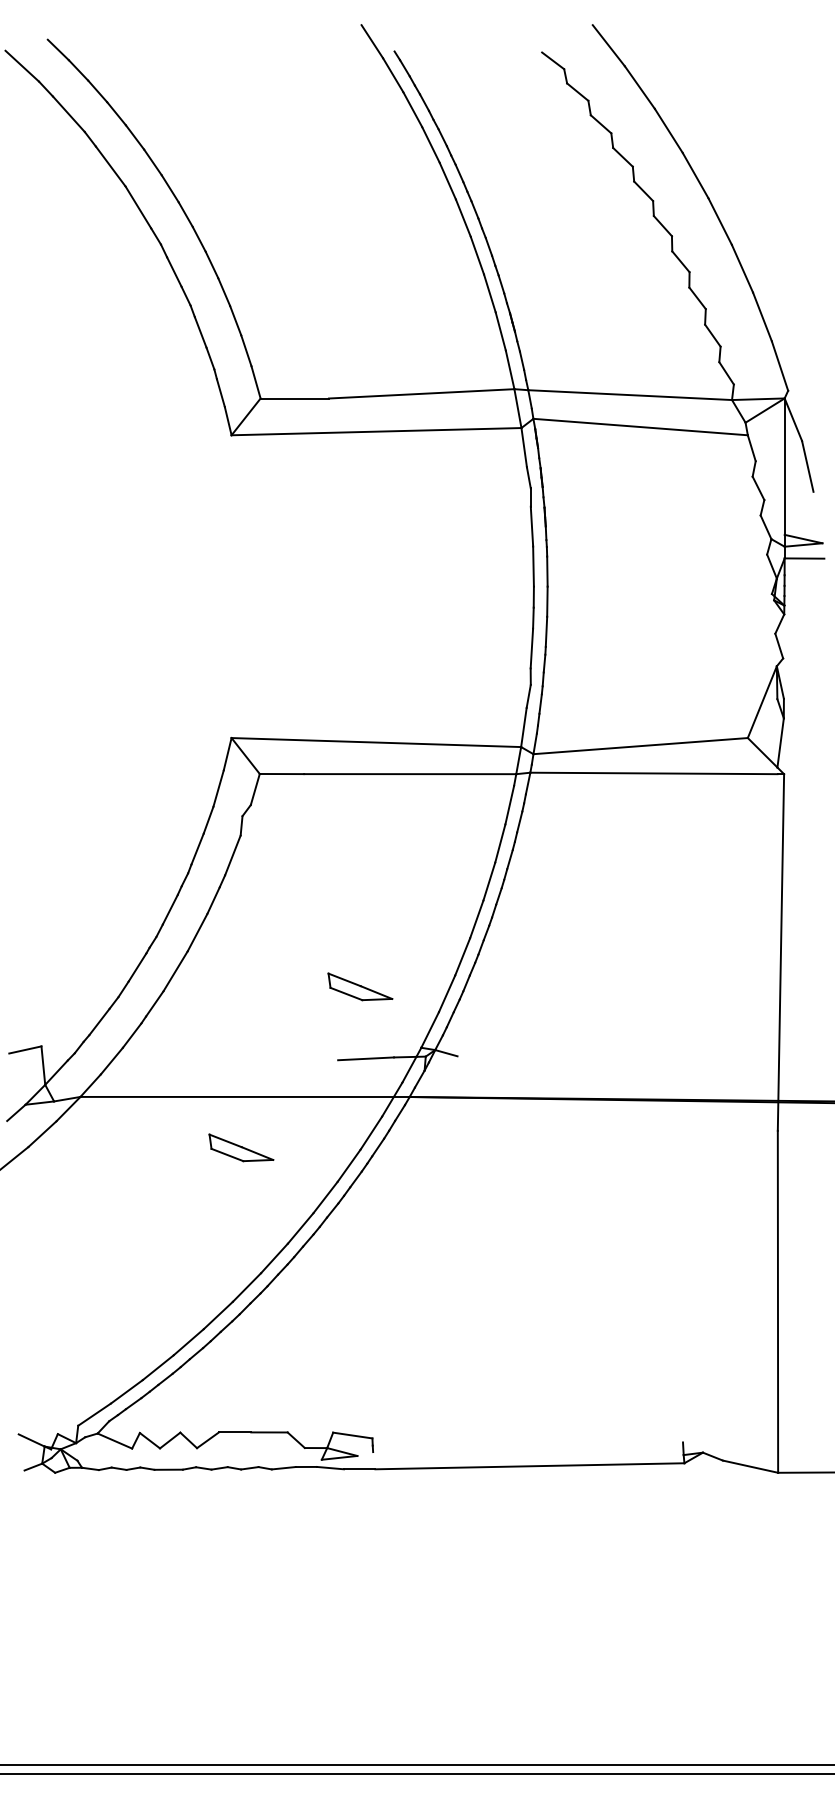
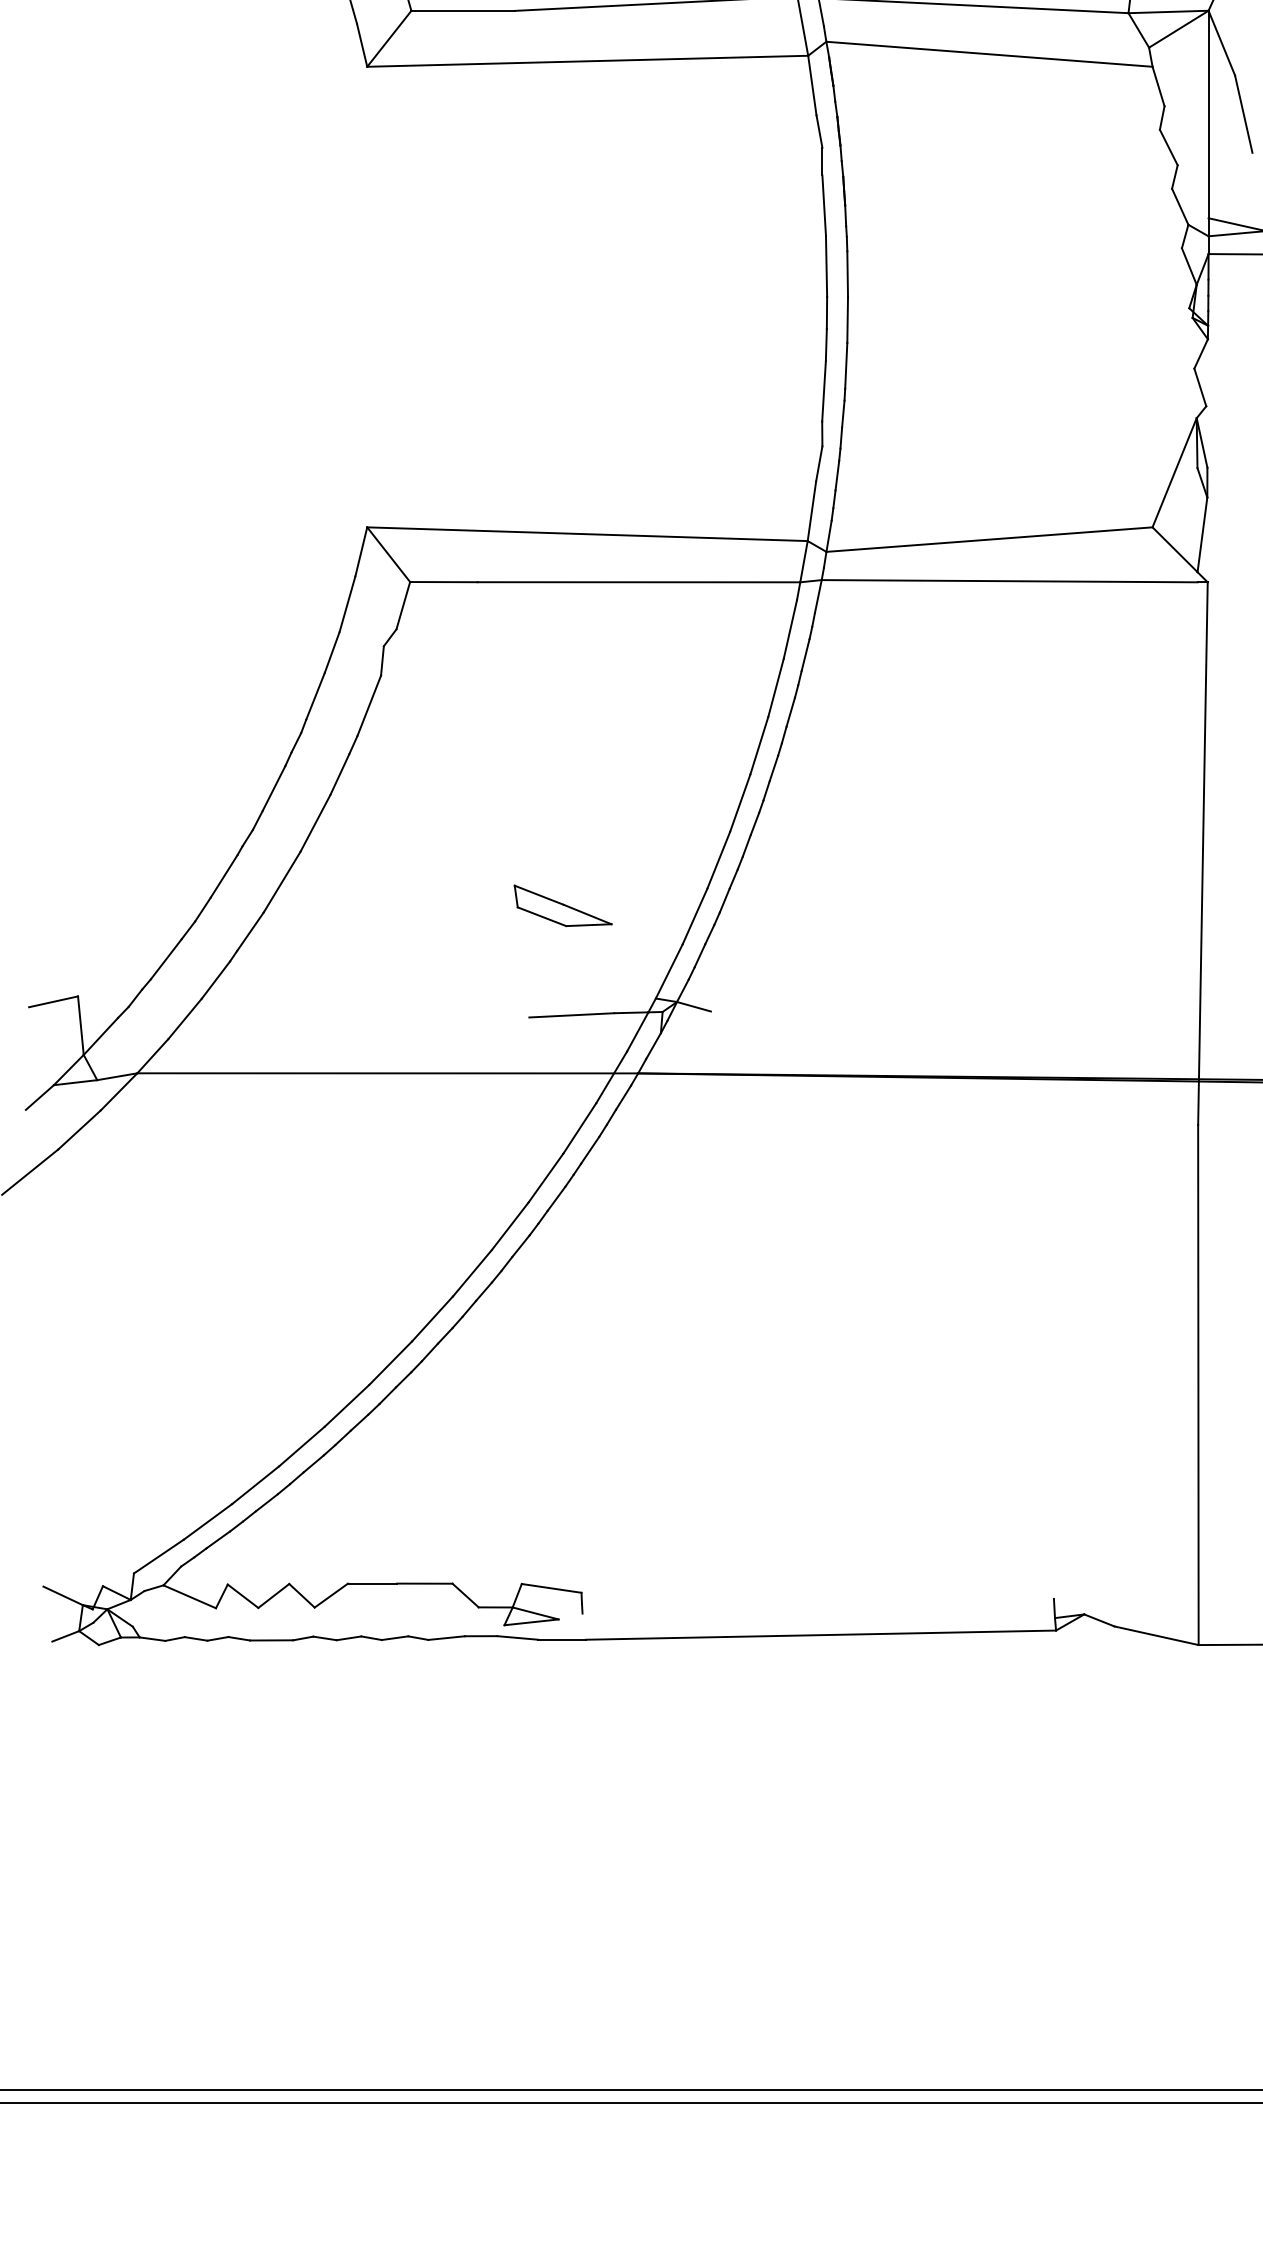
part: (241, 1147) -> (382, 1150), removed

